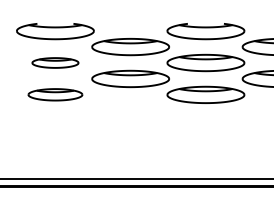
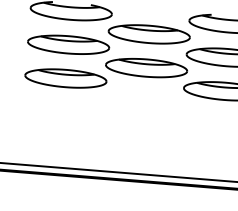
part: (55, 62) -> (68, 44), size x1.67
part: (55, 94) -> (65, 78), size x1.43

